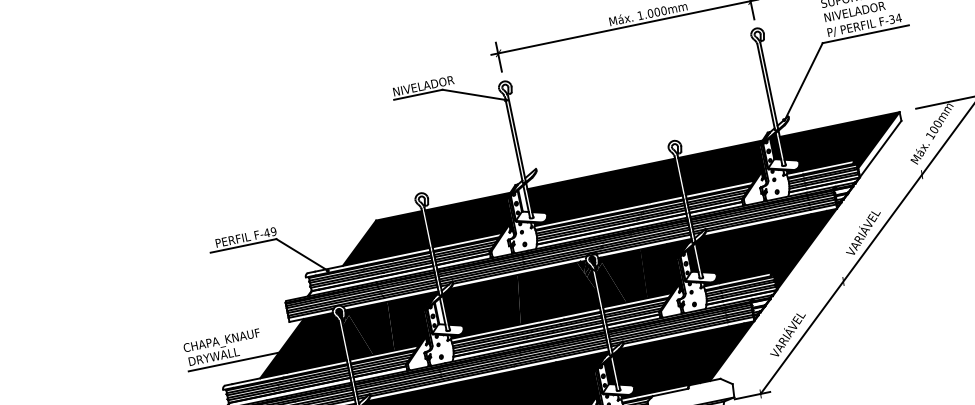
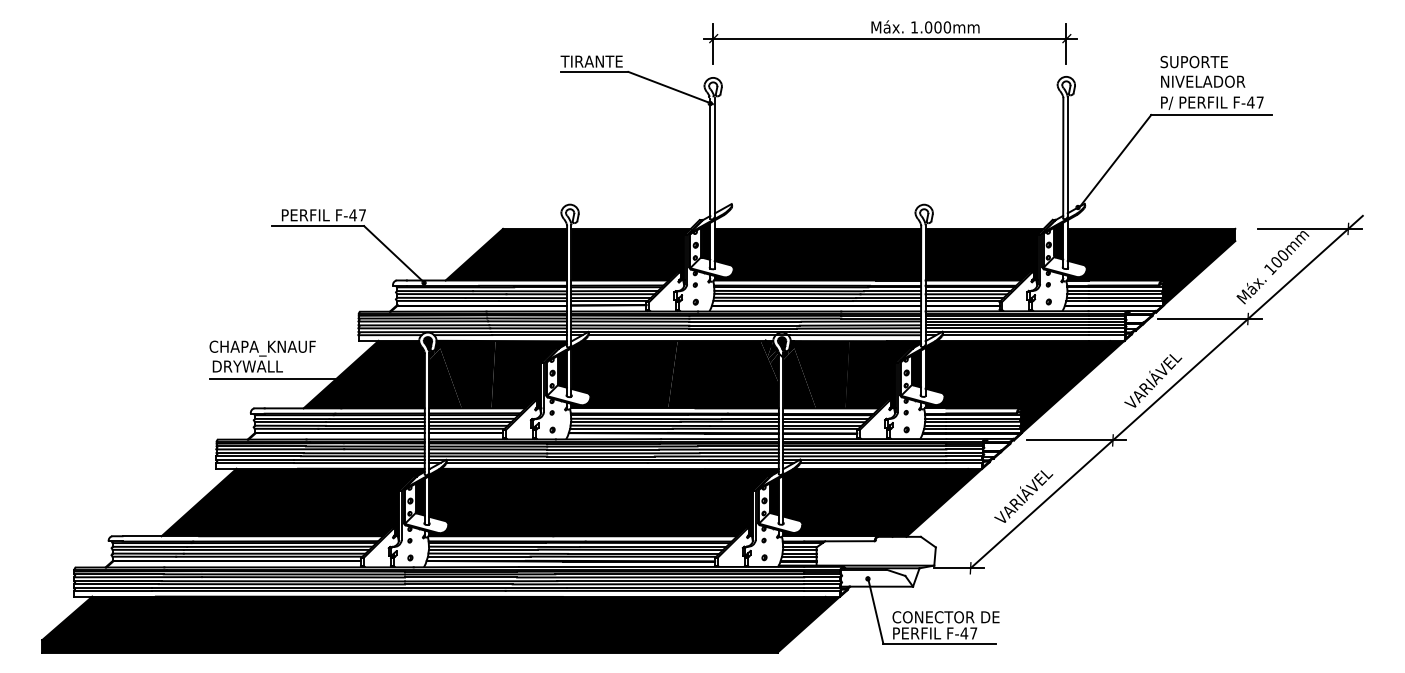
text: (895, 18) -> (1255, 102), F-34 -> F-47
text: (423, 86) -> (603, 61), NIVELADOR -> TIRANTE
fill: (879, 144) -> (1199, 266), added
line: (894, 180) -> (1209, 318), added
fill: (523, 198) -> (706, 240), added
text: (273, 231) -> (362, 215), F-49 -> F-47
line: (817, 286) -> (1076, 440), added
fill: (439, 311) -> (562, 368), added

